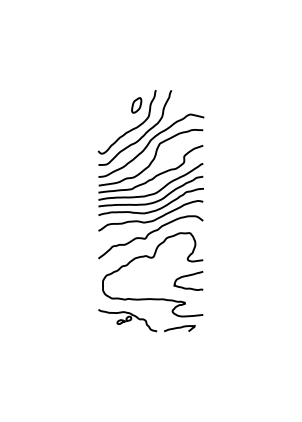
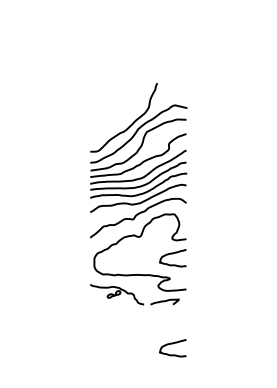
part: (130, 129) -> (119, 119), removed
curve: (188, 374) -> (172, 344), added

